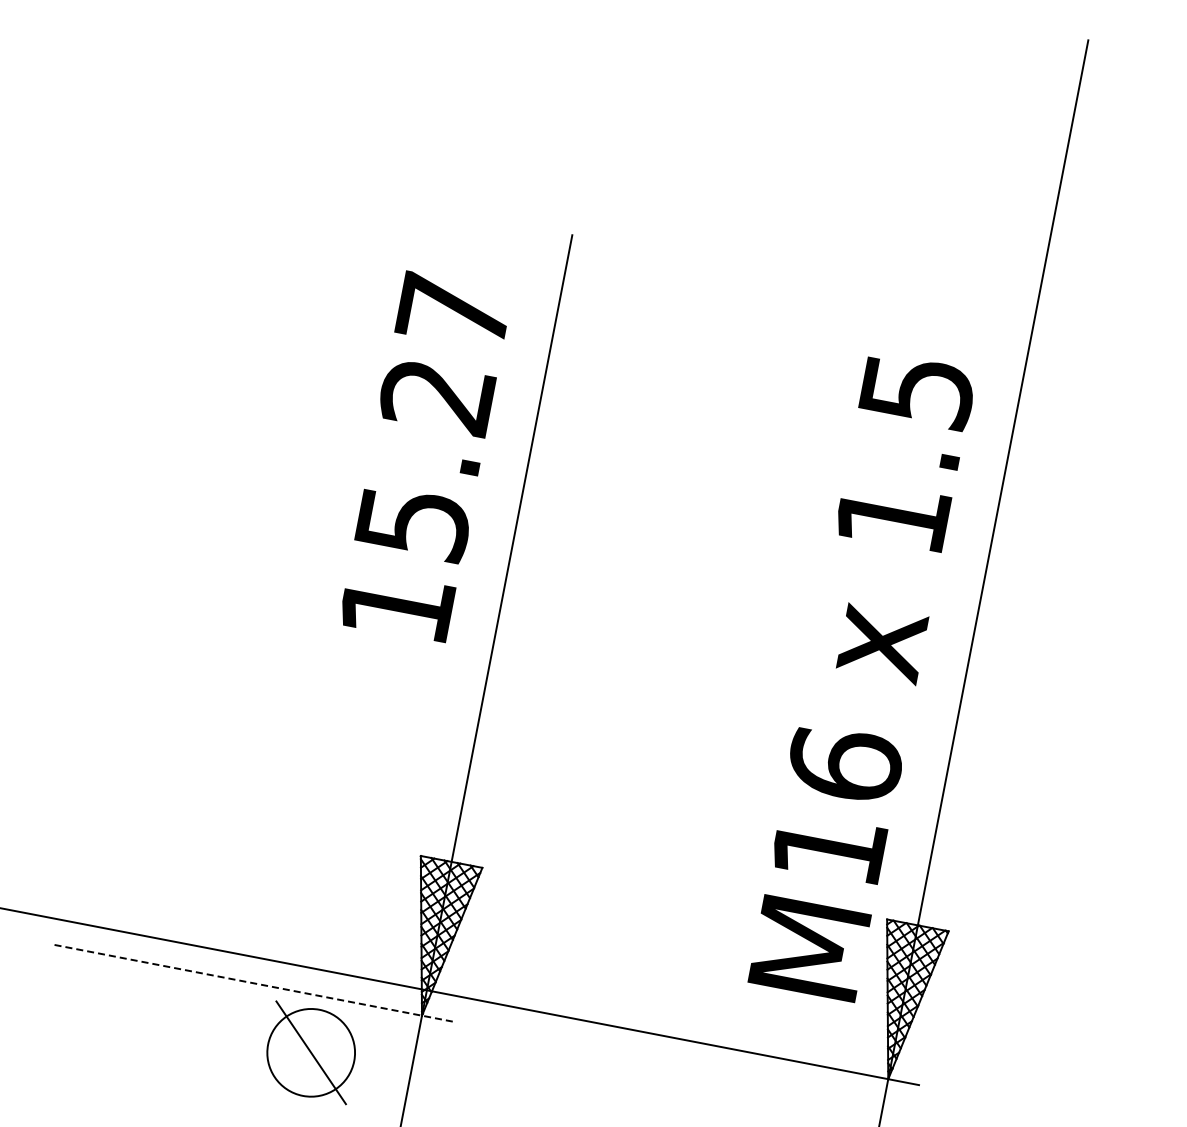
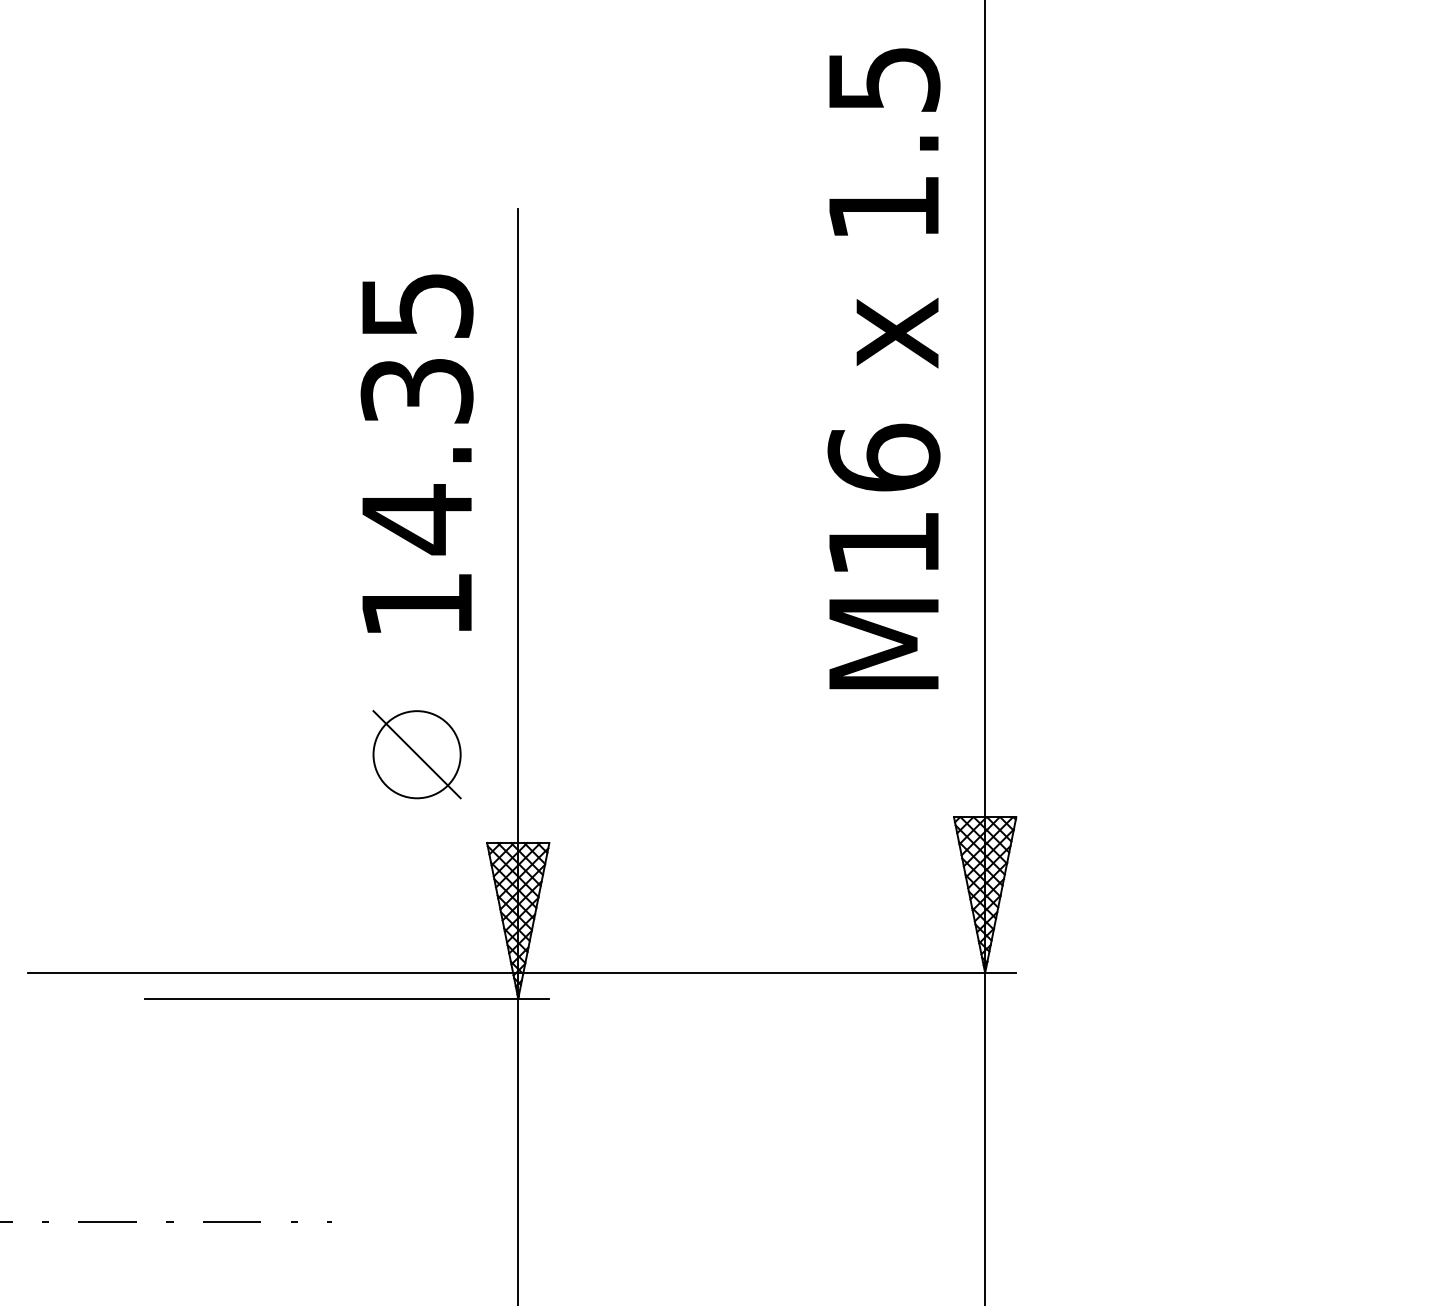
text: (432, 419) -> (416, 414), 15.27 -> 14.35
text: (861, 675) -> (883, 368), moved
line: (252, 982) -> (346, 998), dashed -> solid
part: (310, 1052) -> (416, 754), moved

